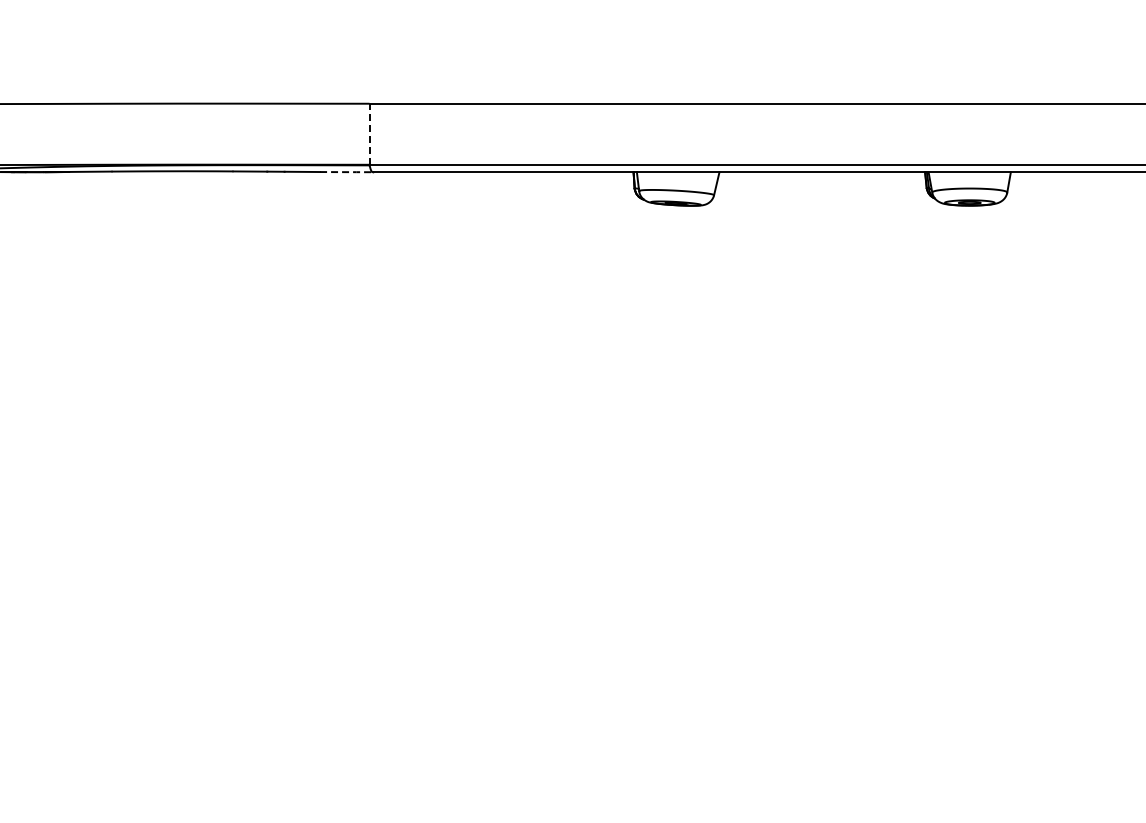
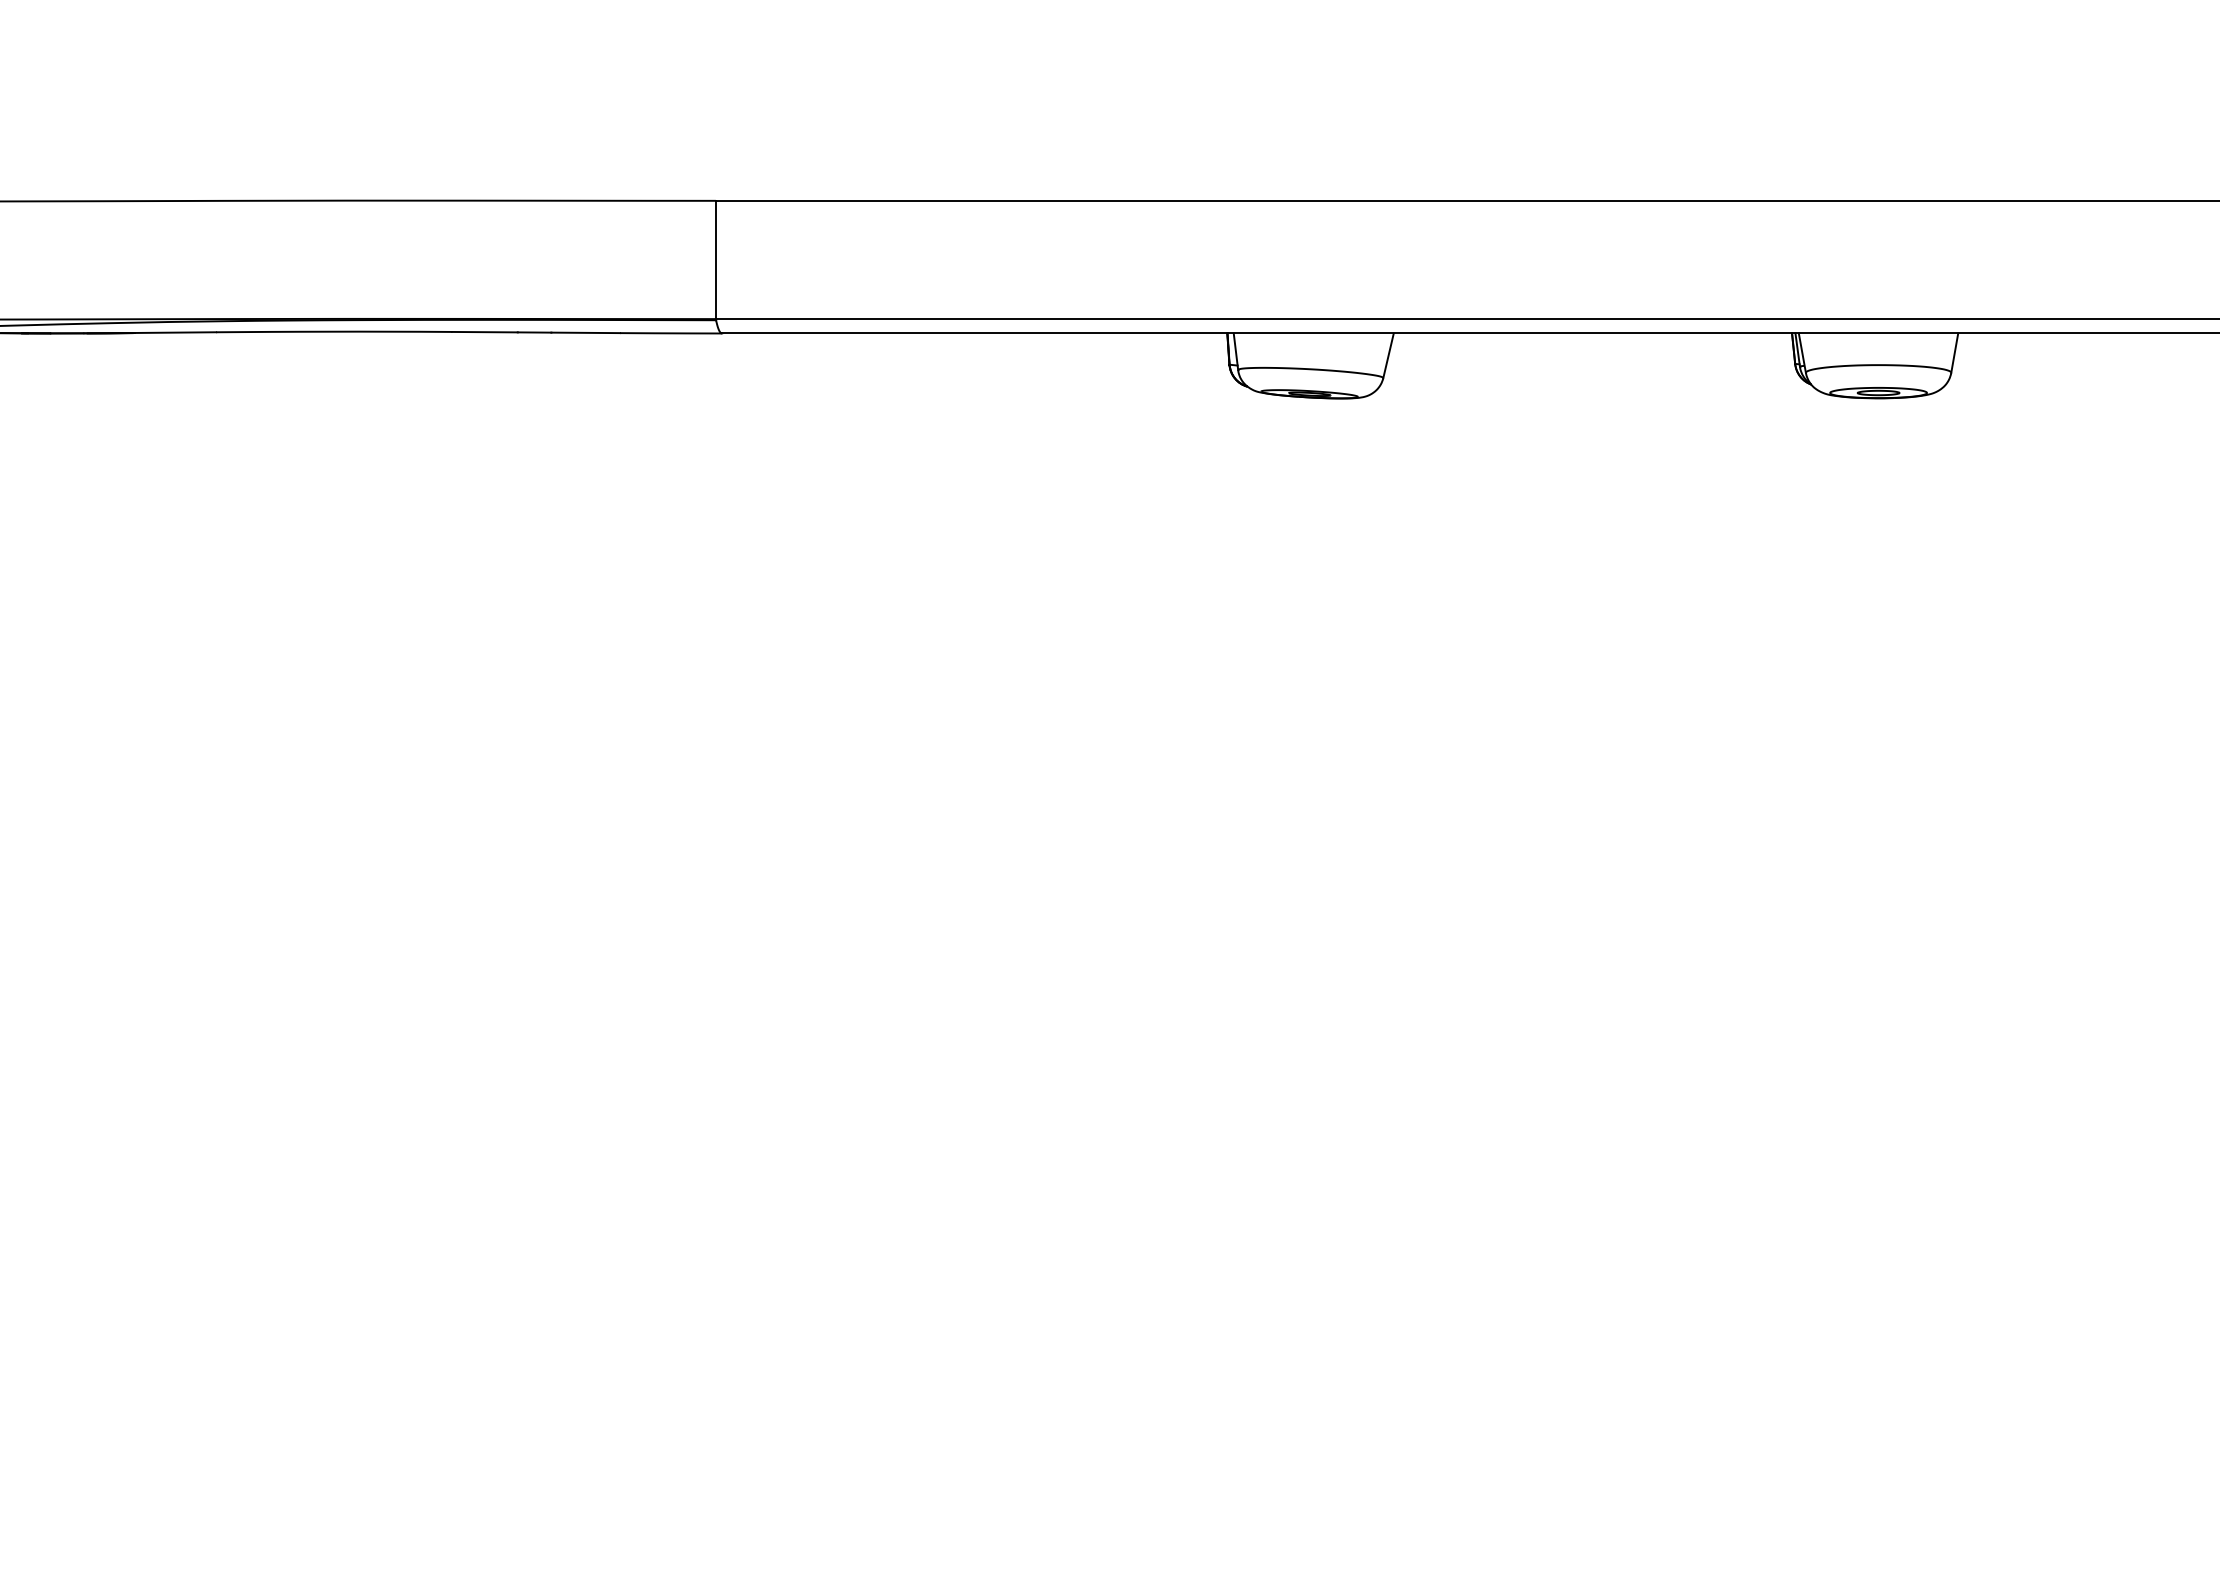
line: (369, 134) -> (715, 260), dashed -> solid
line: (346, 172) -> (671, 334), dashed -> solid

